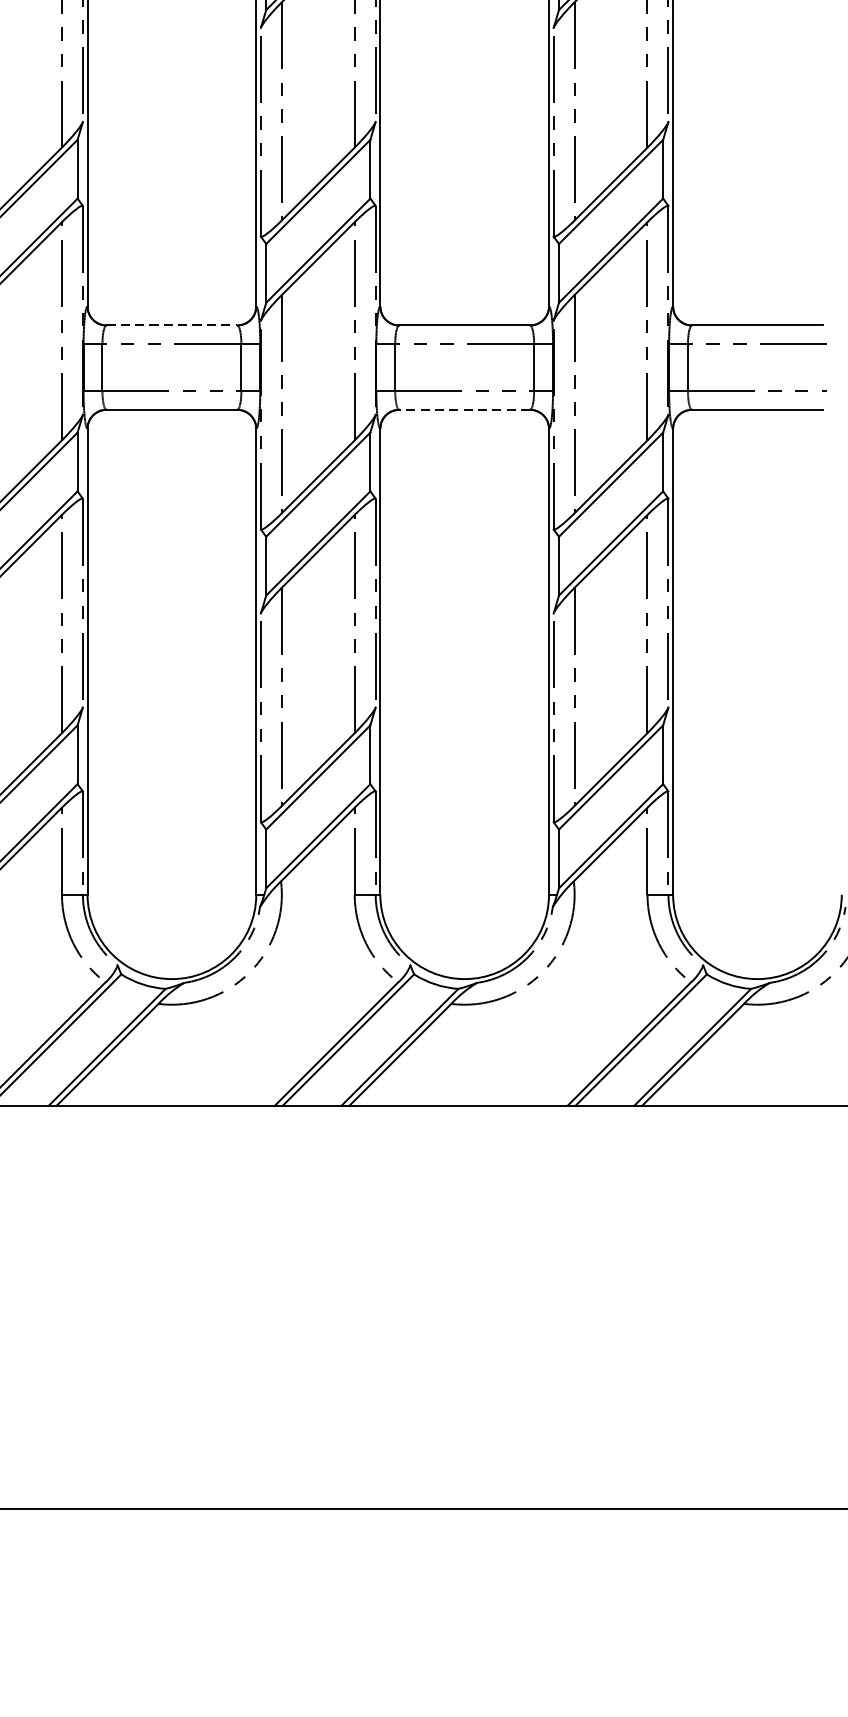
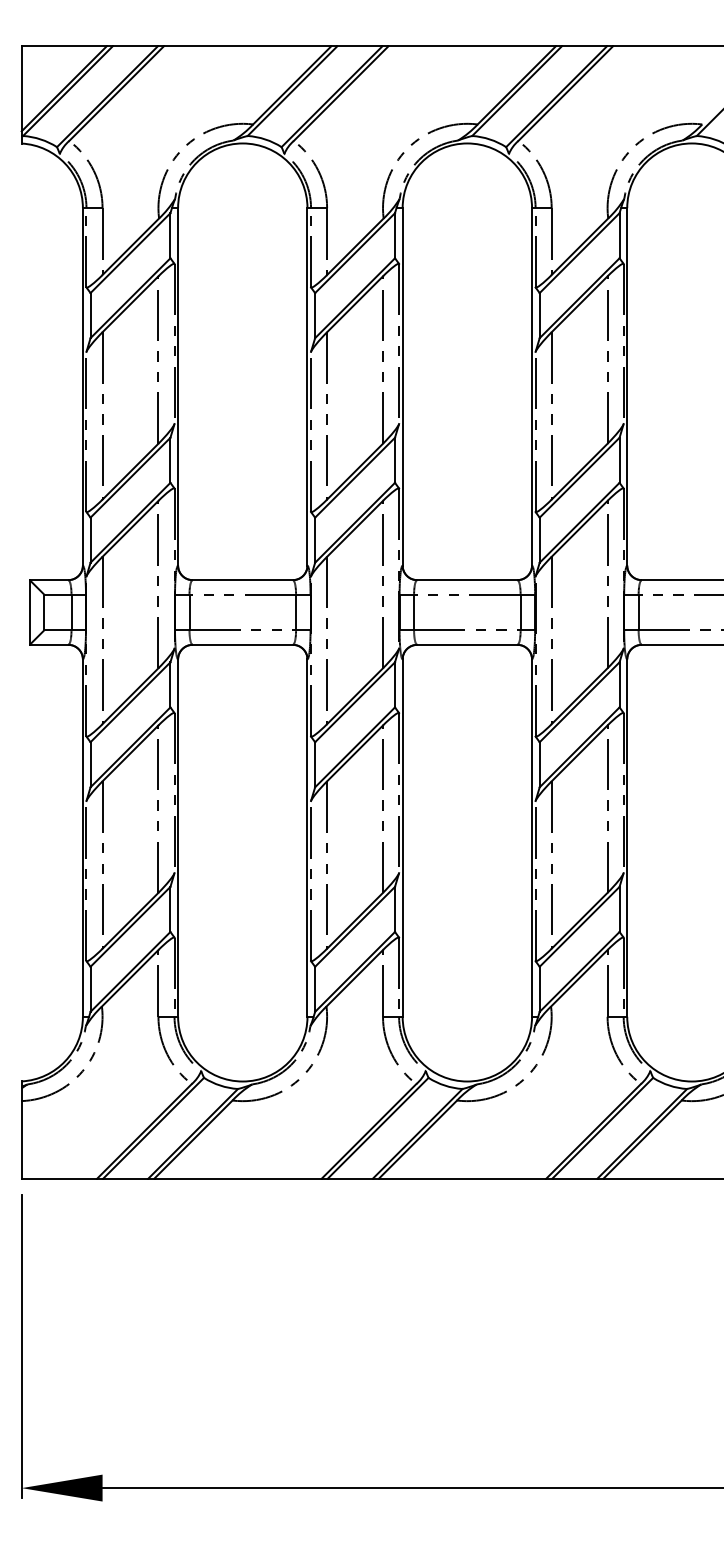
line: (172, 325) -> (243, 580), dashed -> solid
line: (463, 409) -> (466, 644), dashed -> solid

